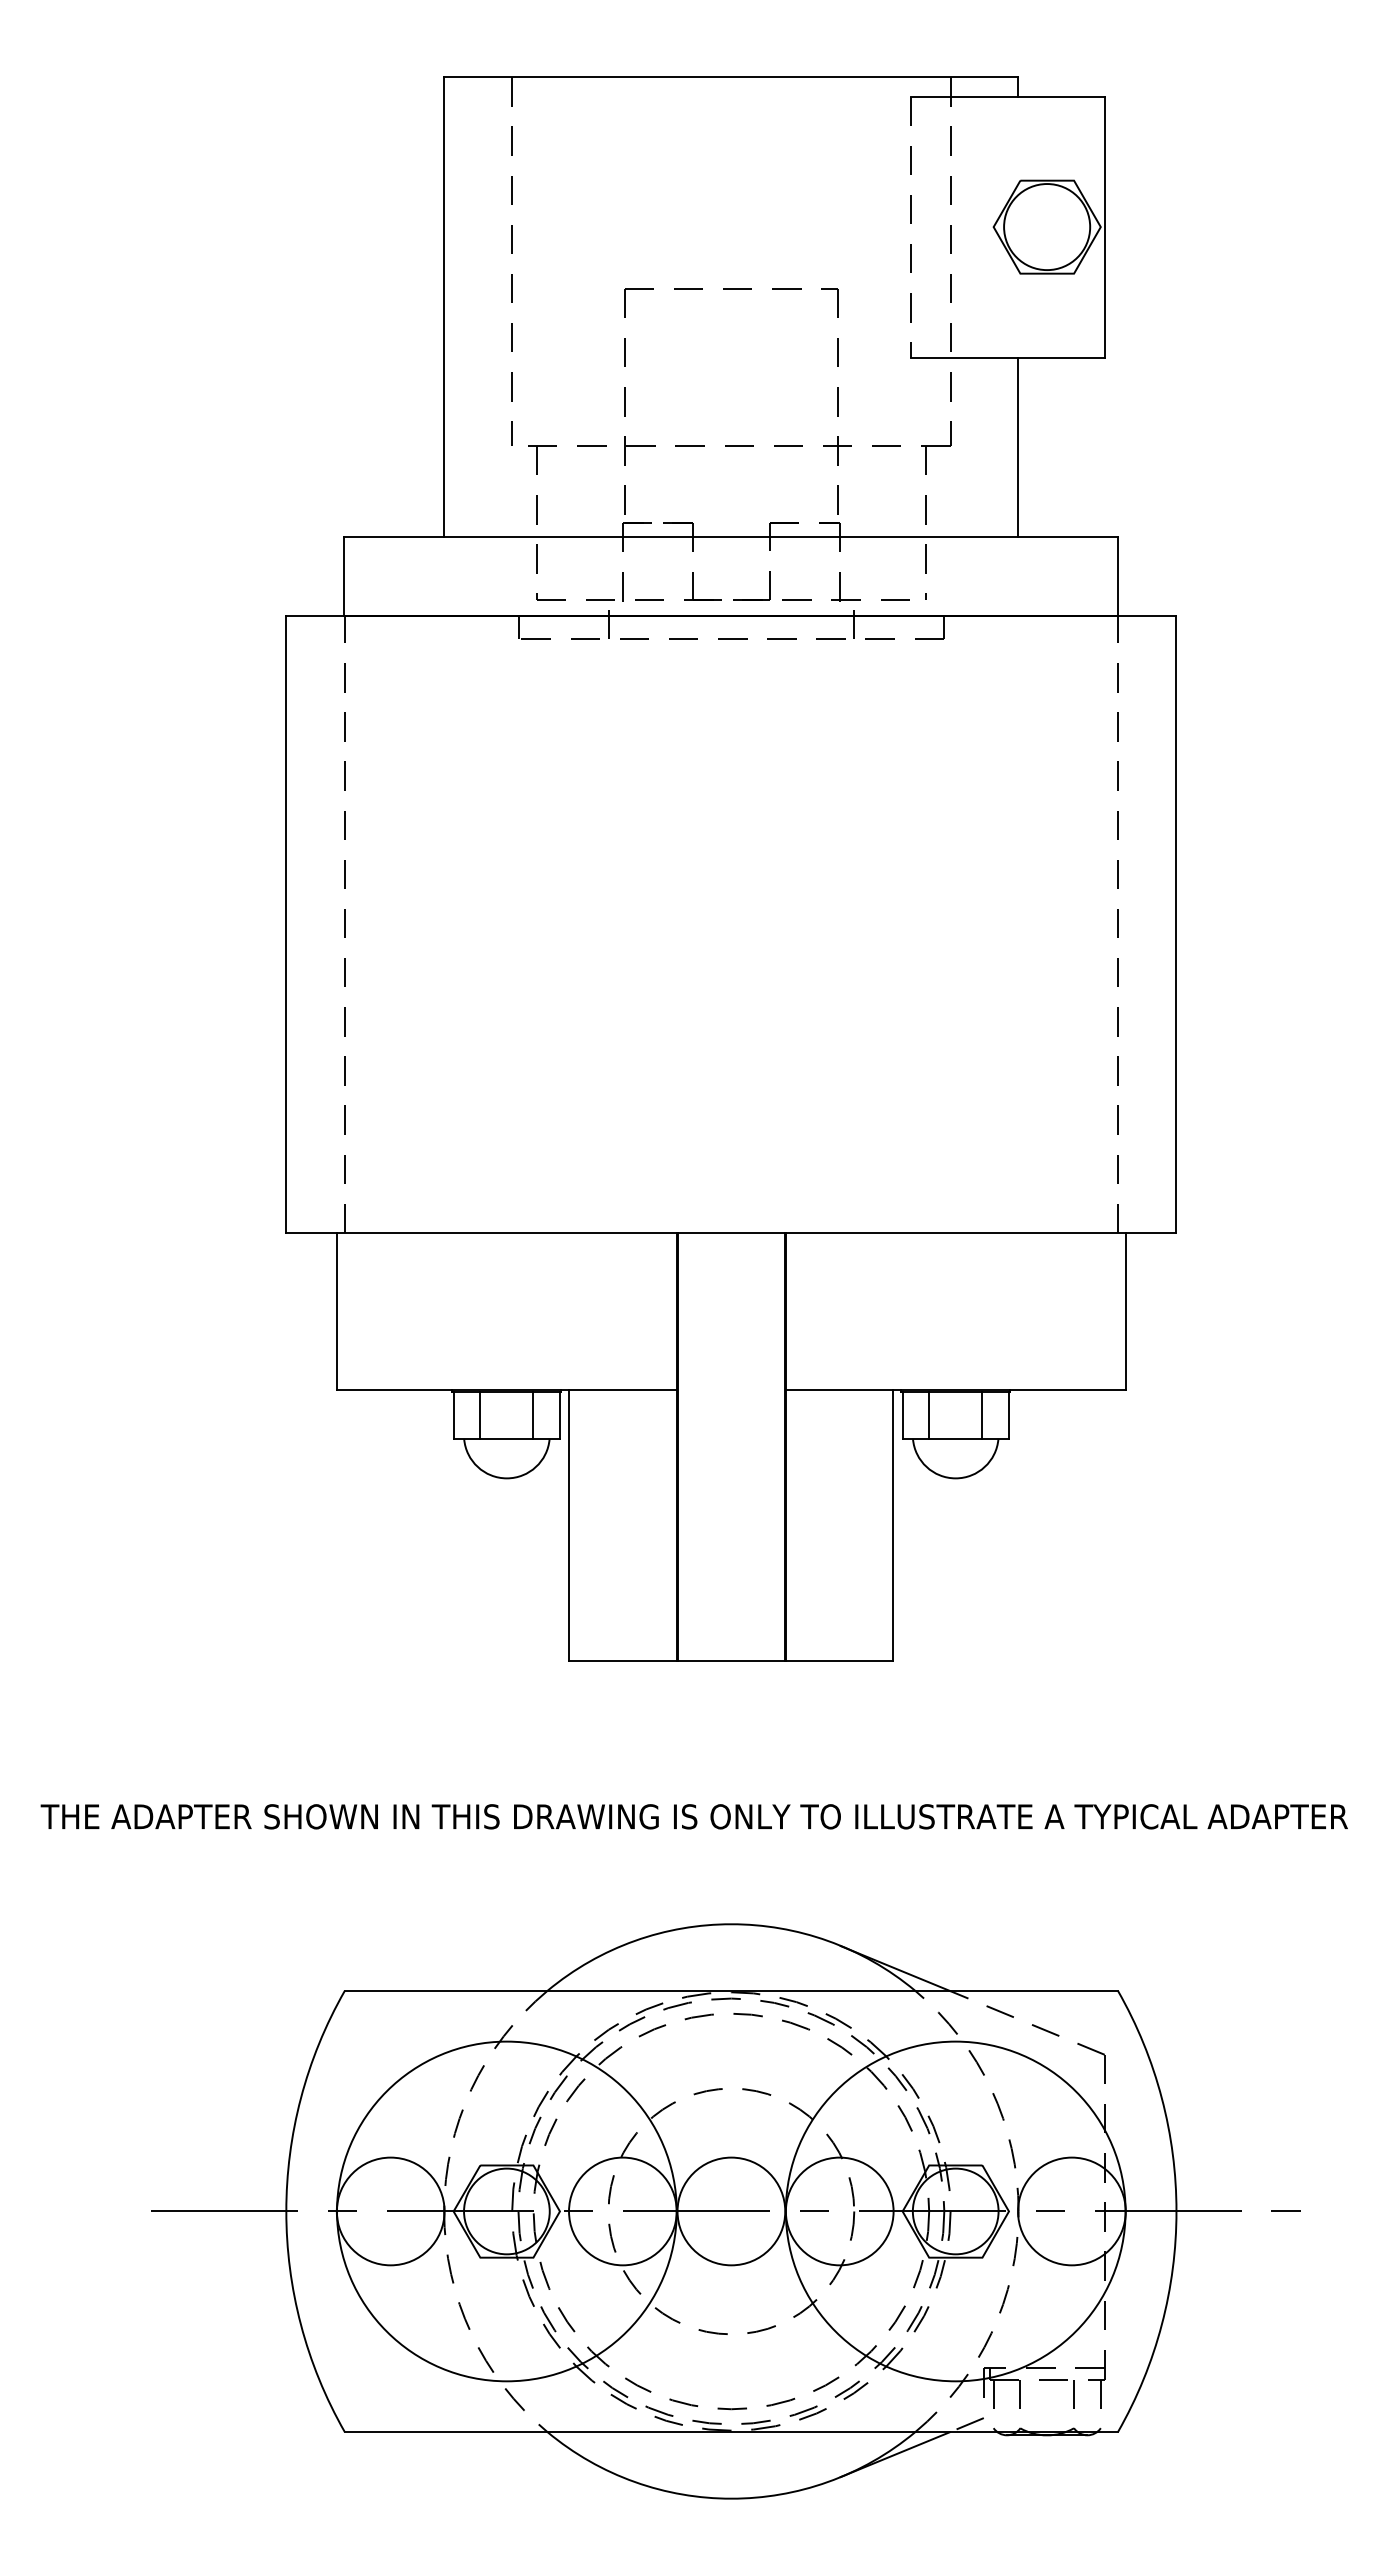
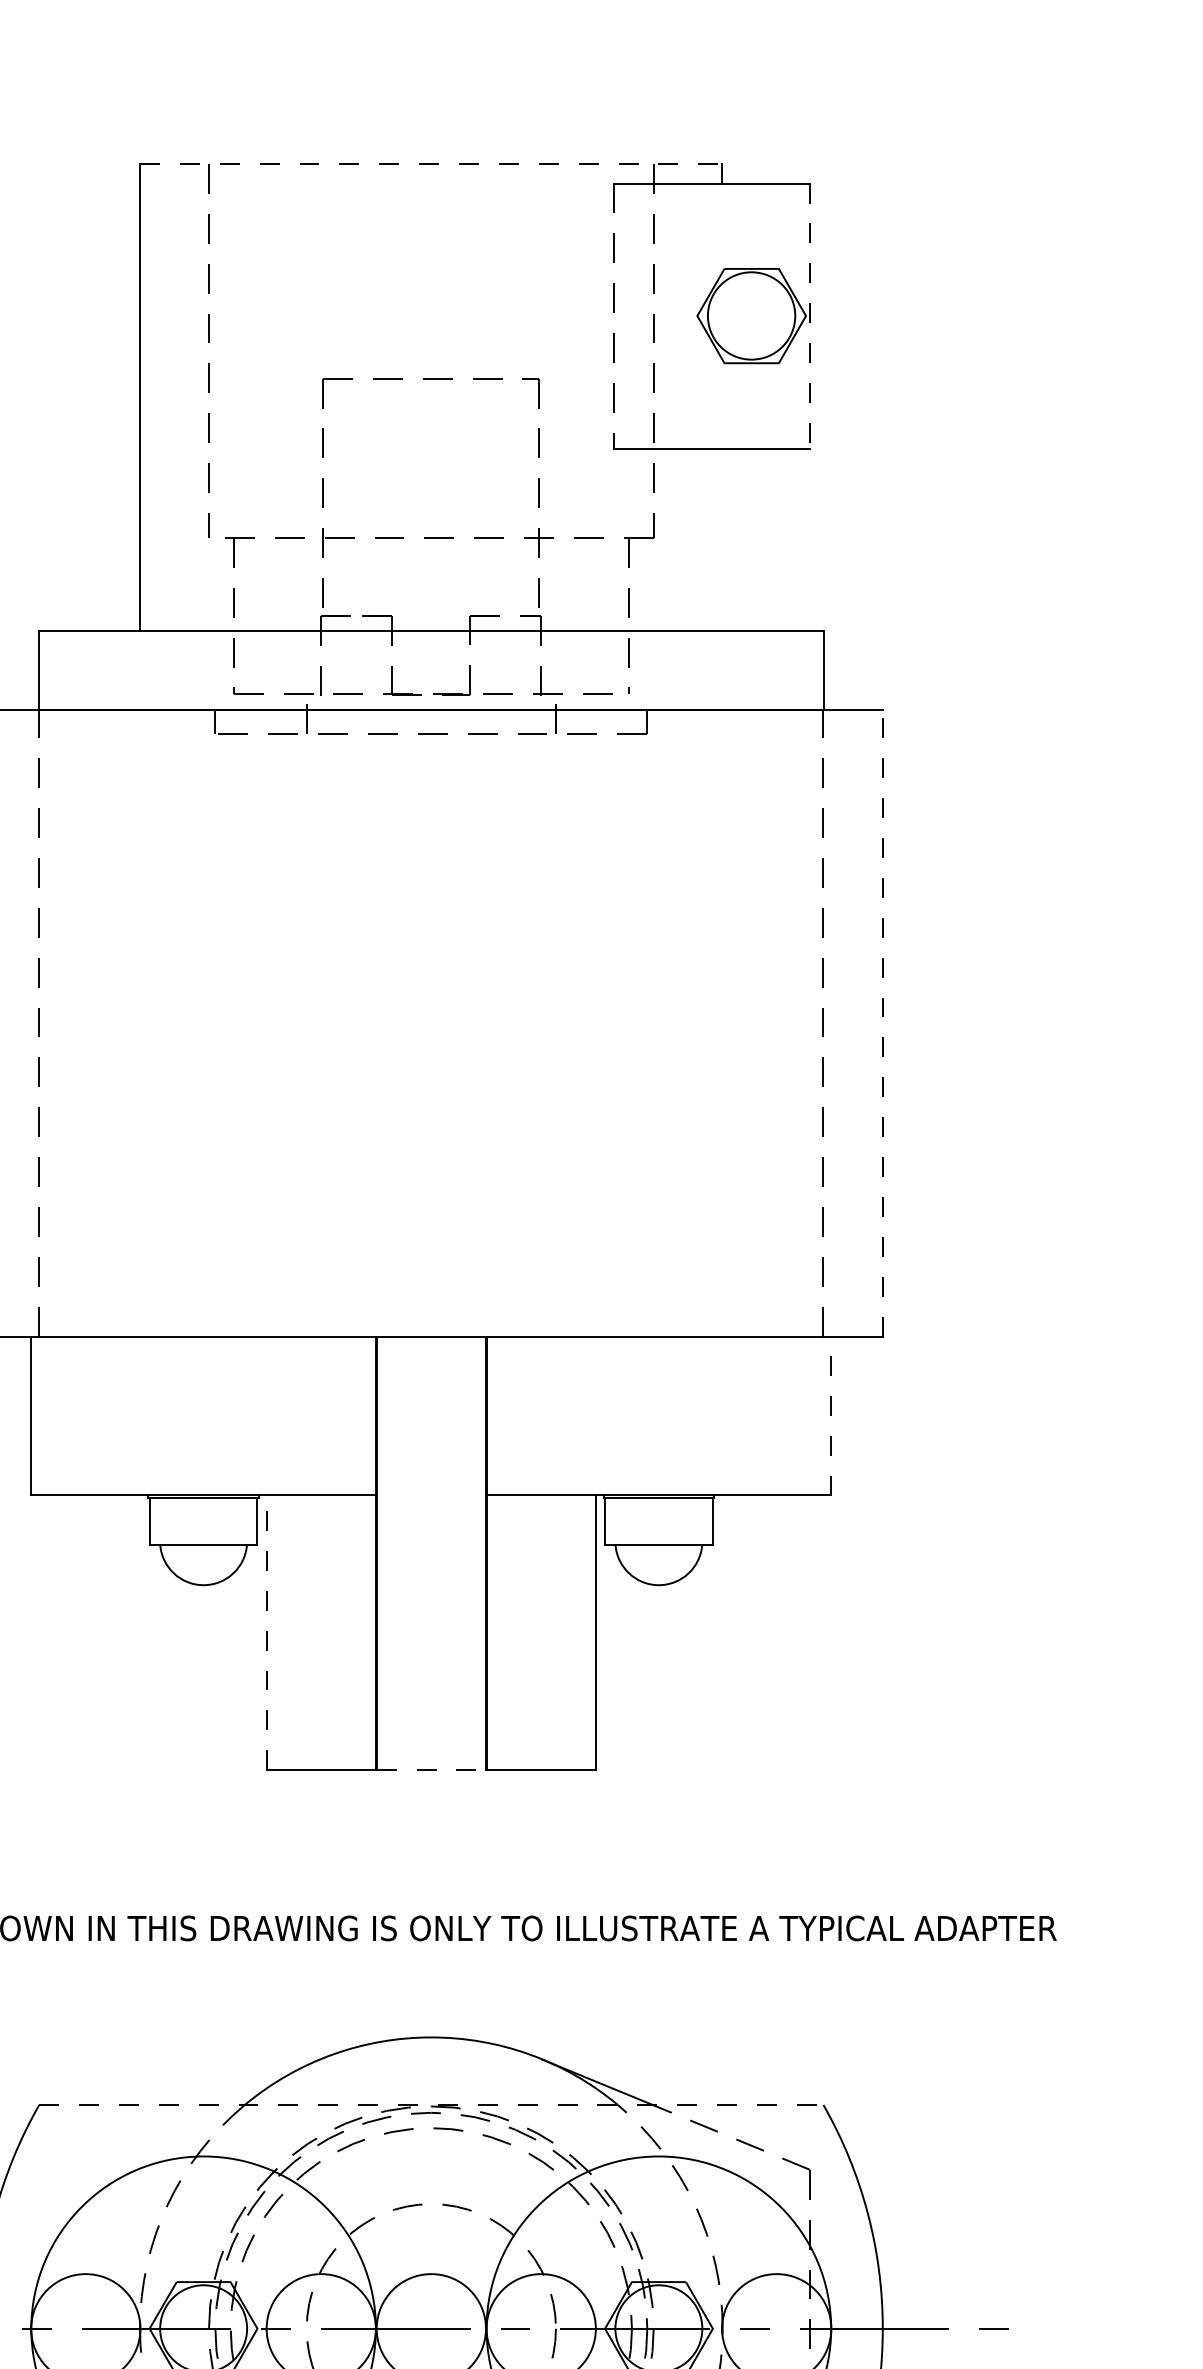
line: (731, 77) -> (431, 164), solid -> dashed
line: (1104, 227) -> (809, 316), solid -> dashed
line: (1018, 447) -> (722, 539), removed
line: (1176, 924) -> (882, 1023), solid -> dashed
line: (1125, 1311) -> (831, 1415), solid -> dashed
line: (480, 1415) -> (176, 1521), removed
line: (533, 1415) -> (230, 1521), removed
line: (929, 1415) -> (632, 1521), removed
line: (982, 1415) -> (686, 1521), removed
line: (569, 1524) -> (267, 1631), solid -> dashed
line: (731, 1660) -> (431, 1769), solid -> dashed
line: (731, 1990) -> (431, 2104), solid -> dashed

